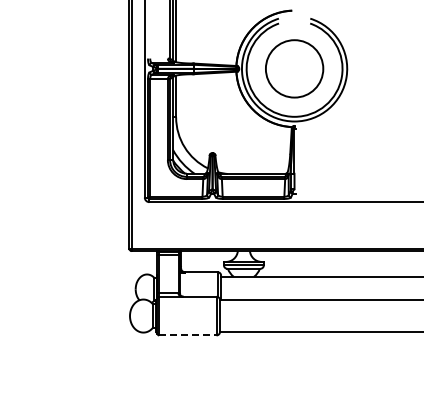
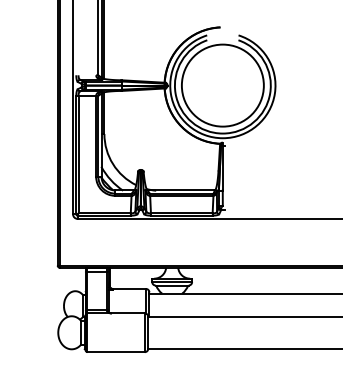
circle: (294, 68) -> (222, 85), size x1.43
line: (187, 335) -> (115, 352), dashed -> solid

